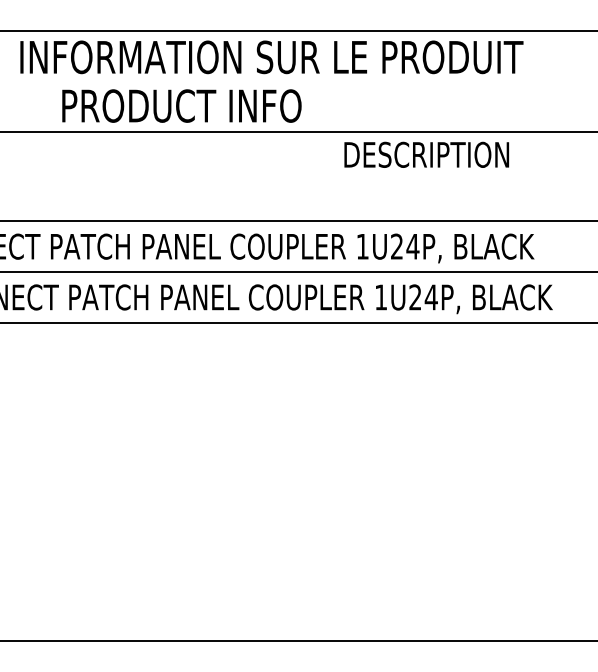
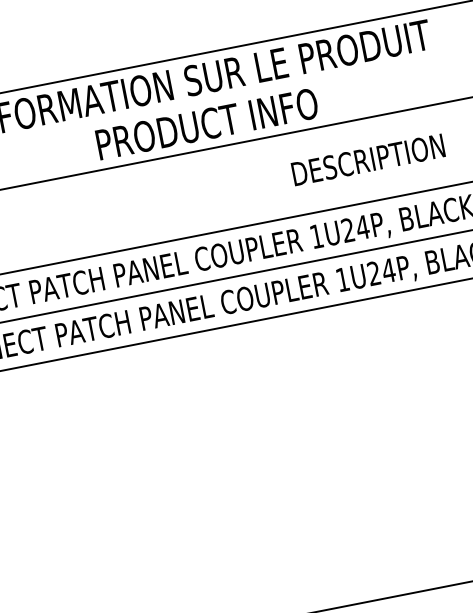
text: (181, 105) -> (206, 123), moved
text: (426, 154) -> (368, 159), moved

